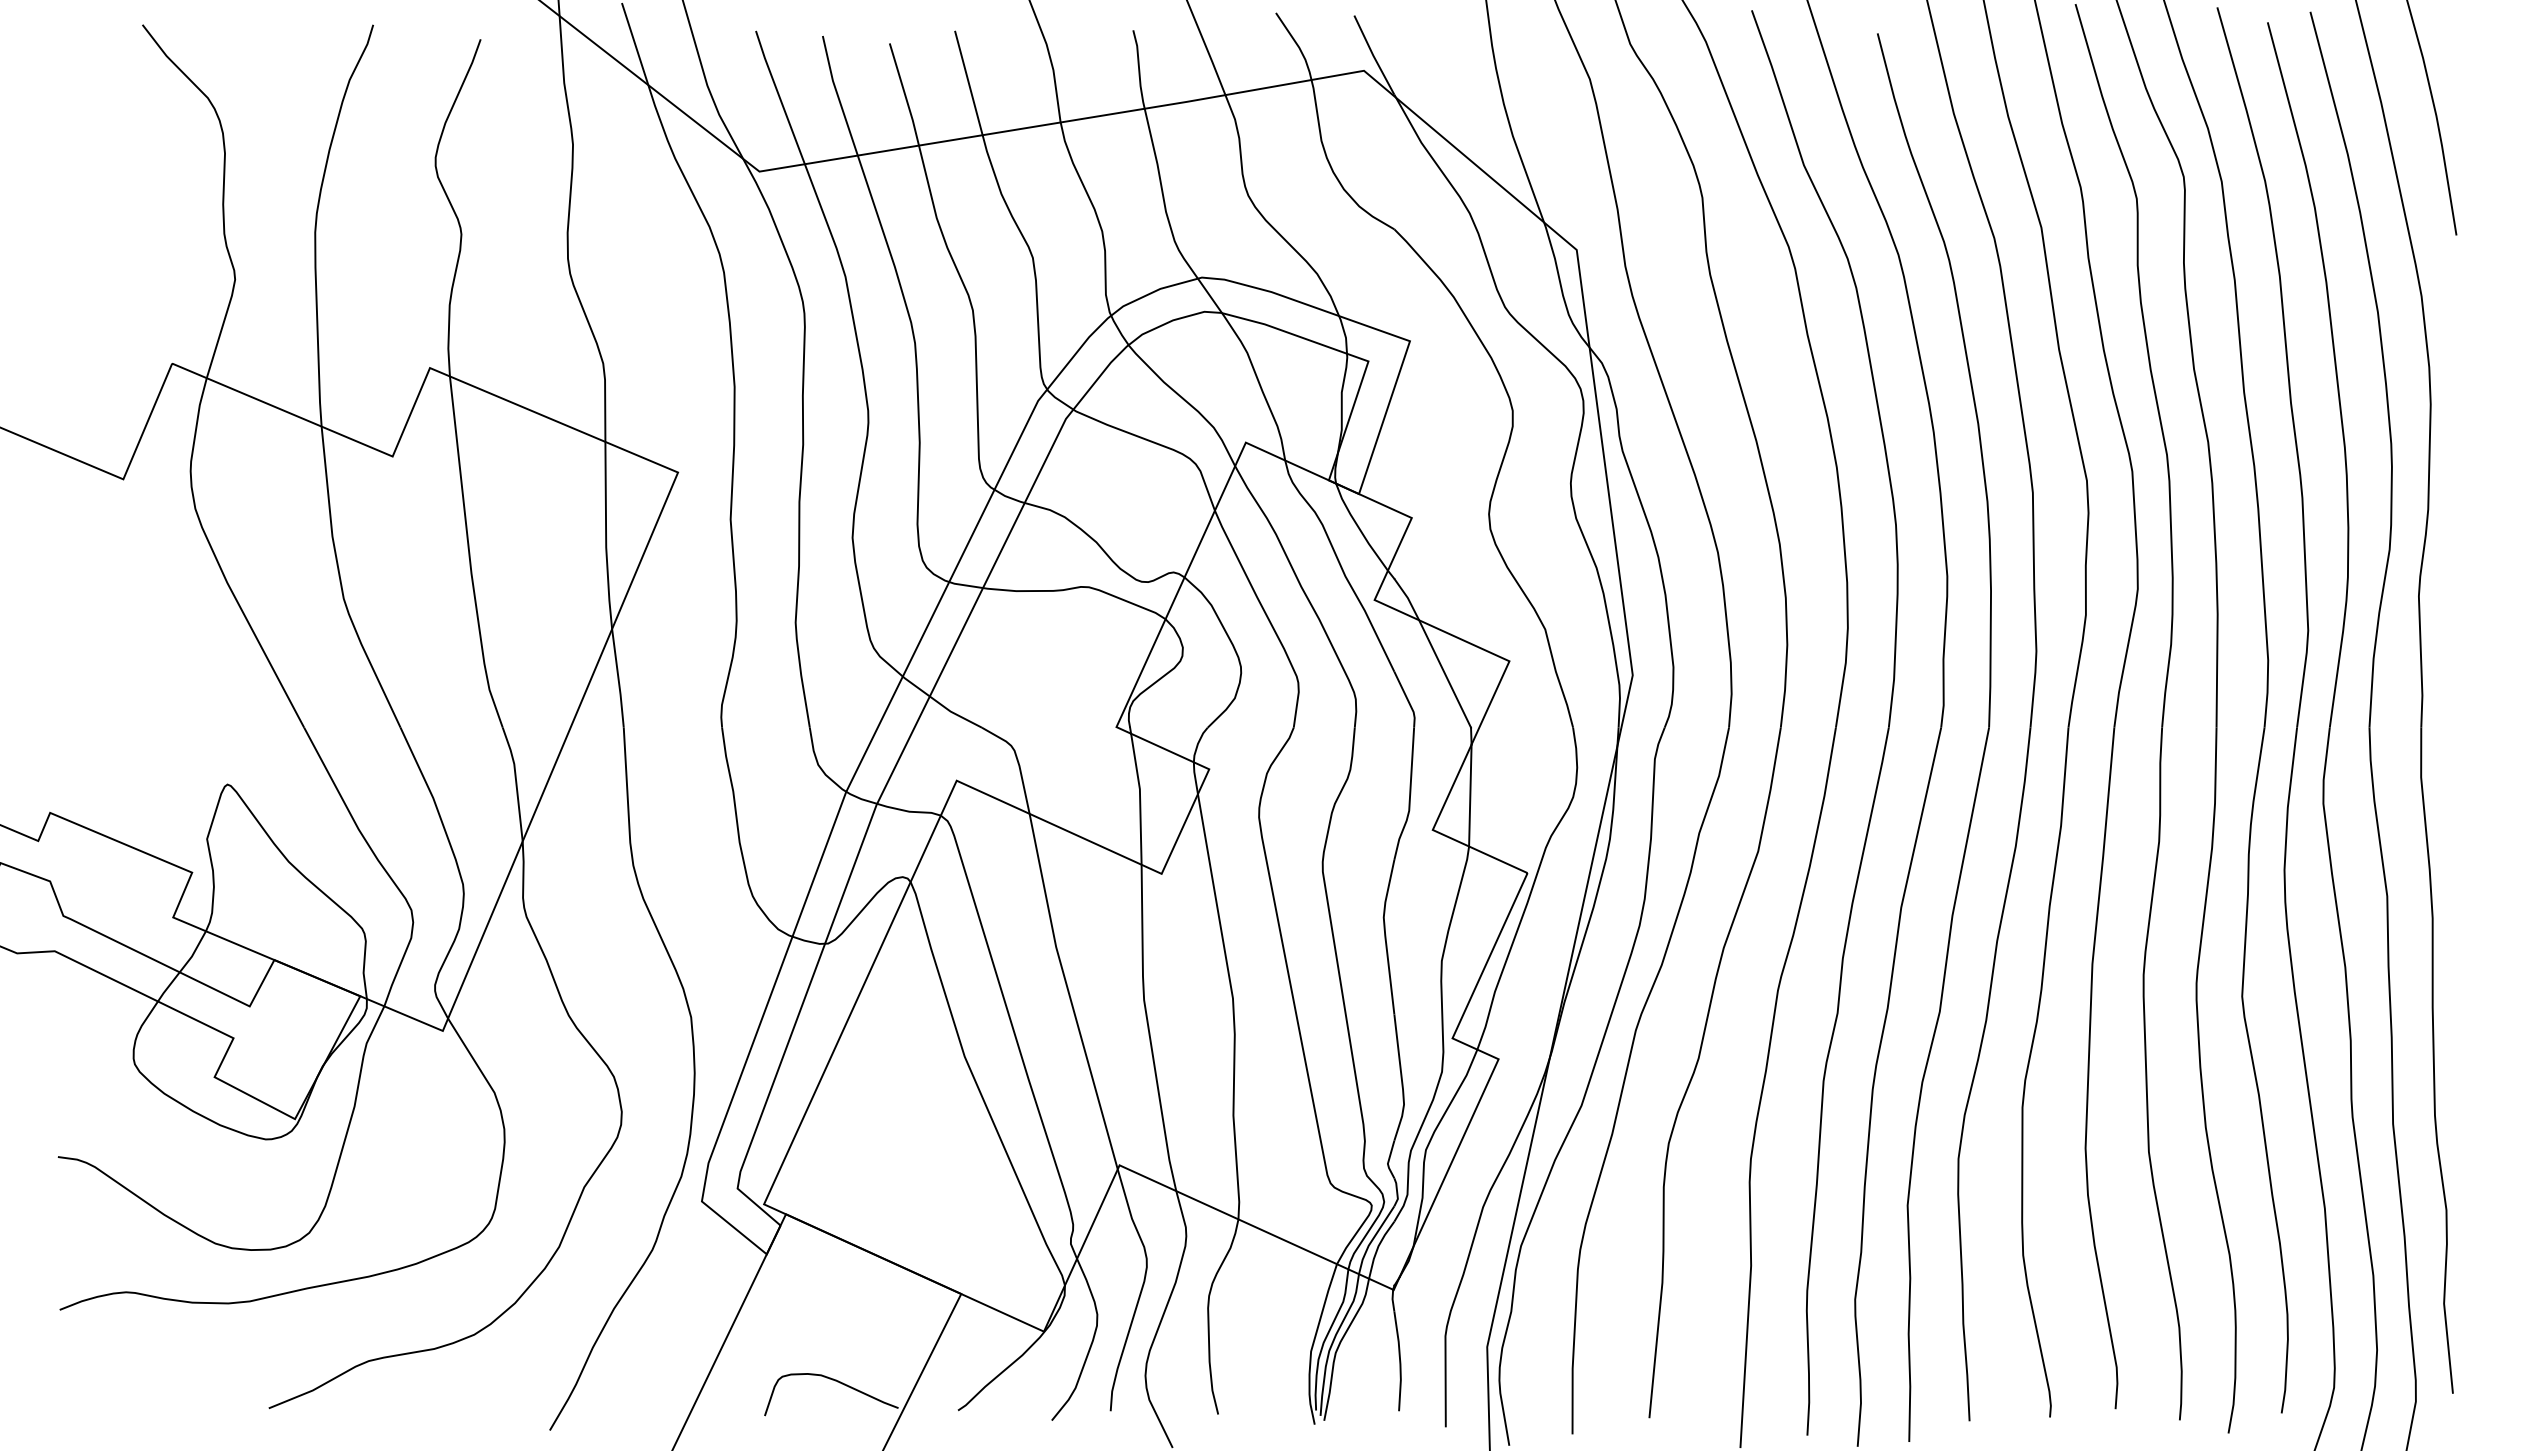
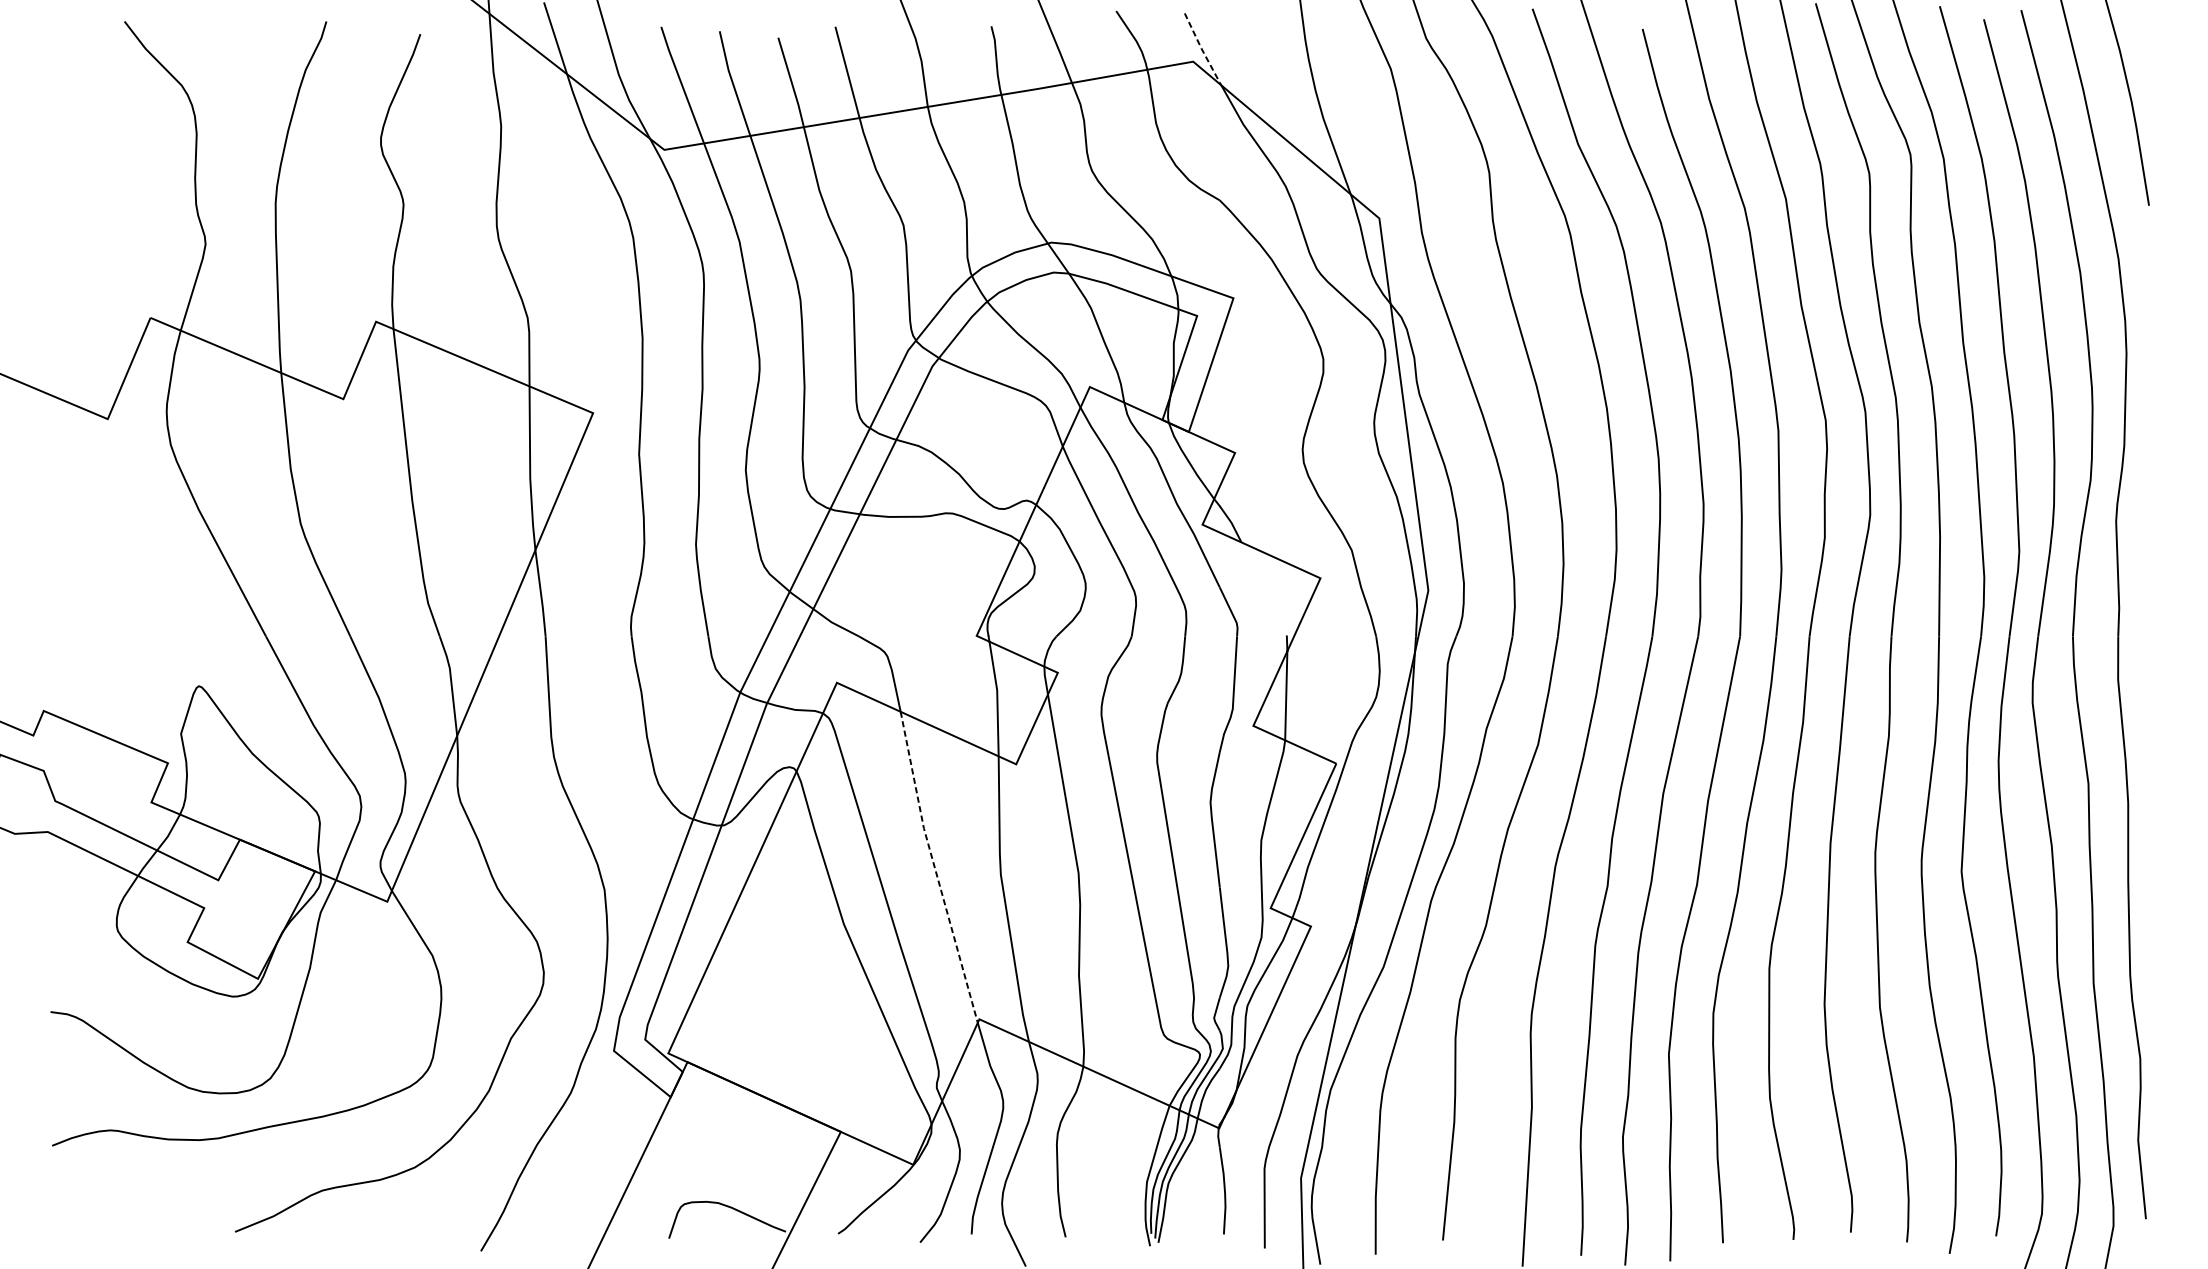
line: (1373, 55) -> (1201, 48), solid -> dashed
line: (1445, 673) -> (1264, 589), removed
line: (1068, 992) -> (934, 868), solid -> dashed

